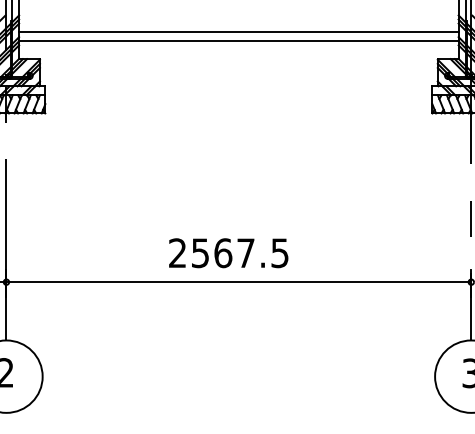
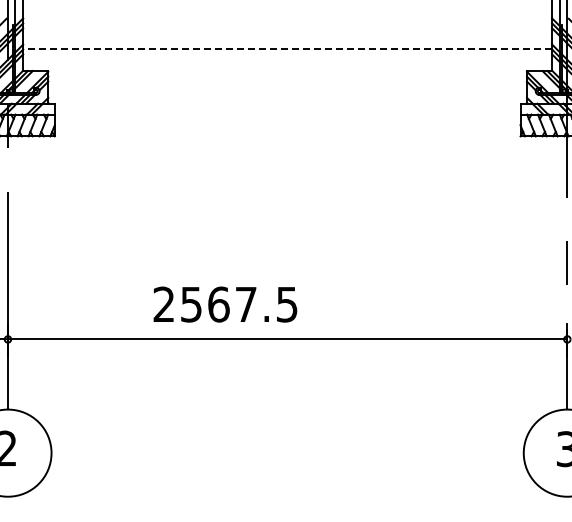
line: (238, 32) -> (287, 38), removed
line: (238, 41) -> (287, 49), solid -> dashed
text: (228, 253) -> (225, 304), moved

